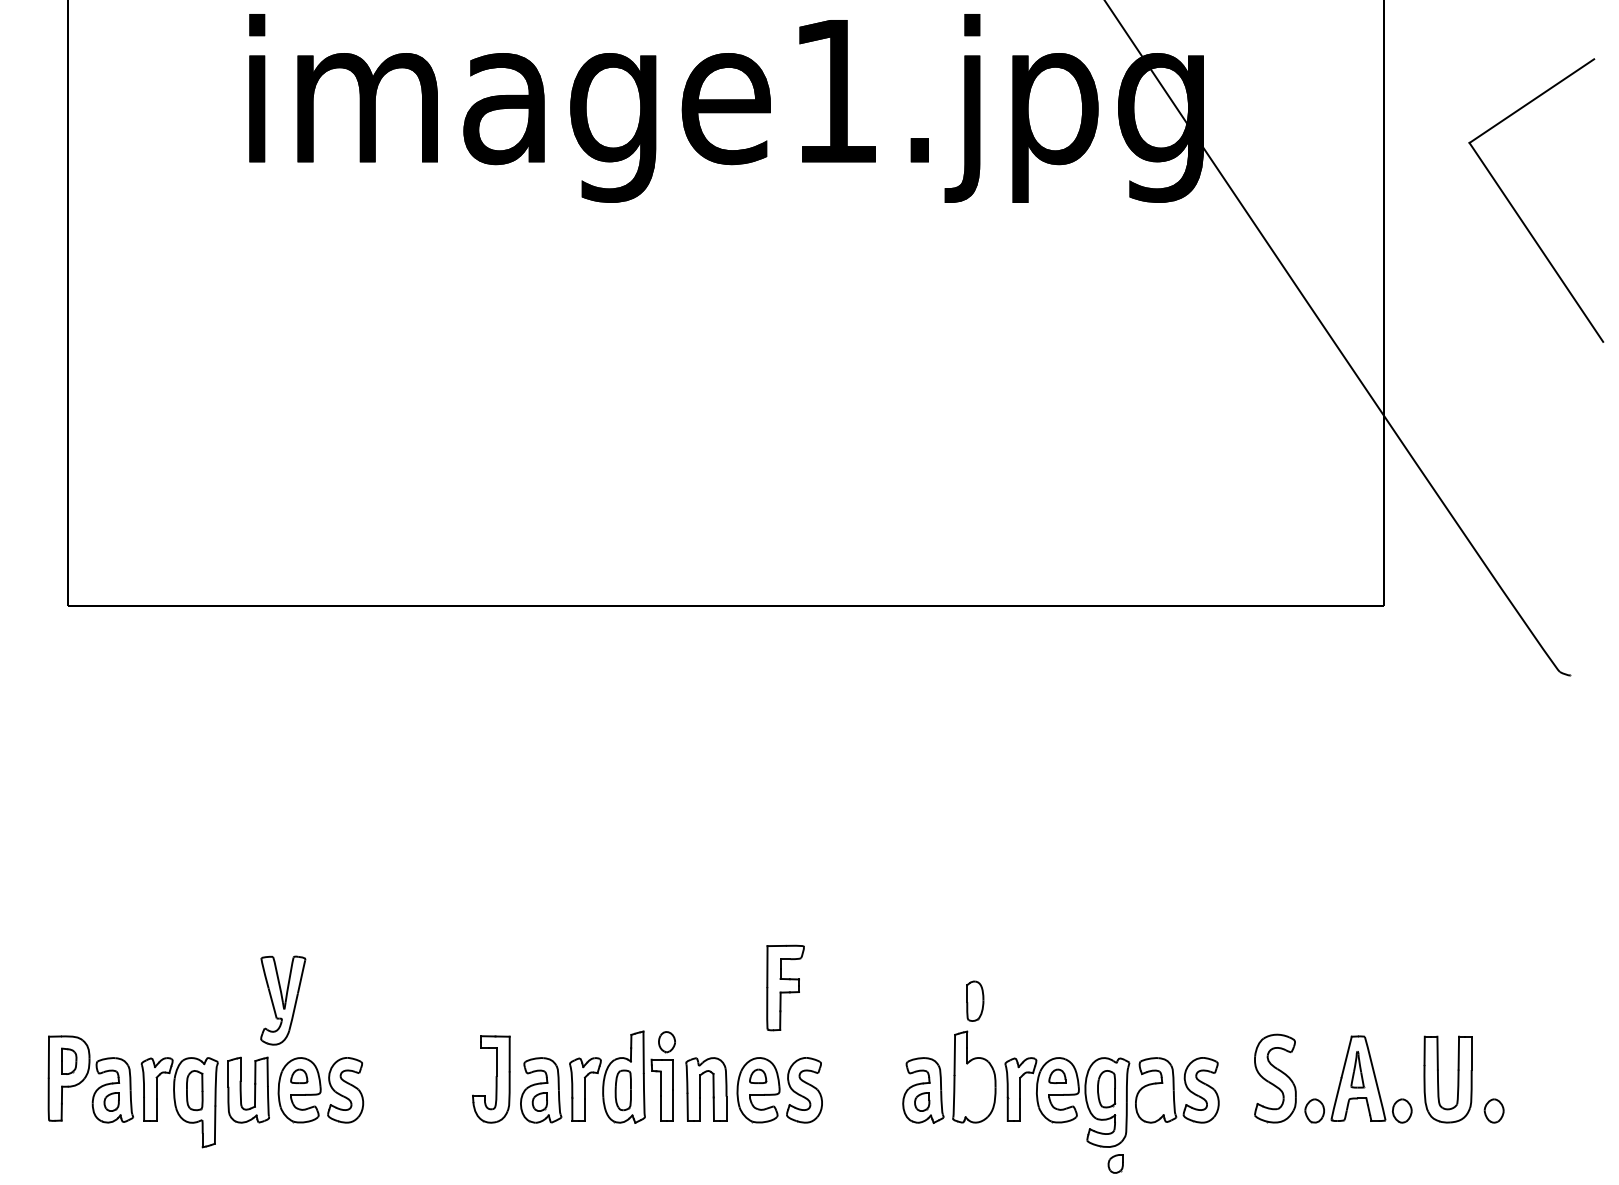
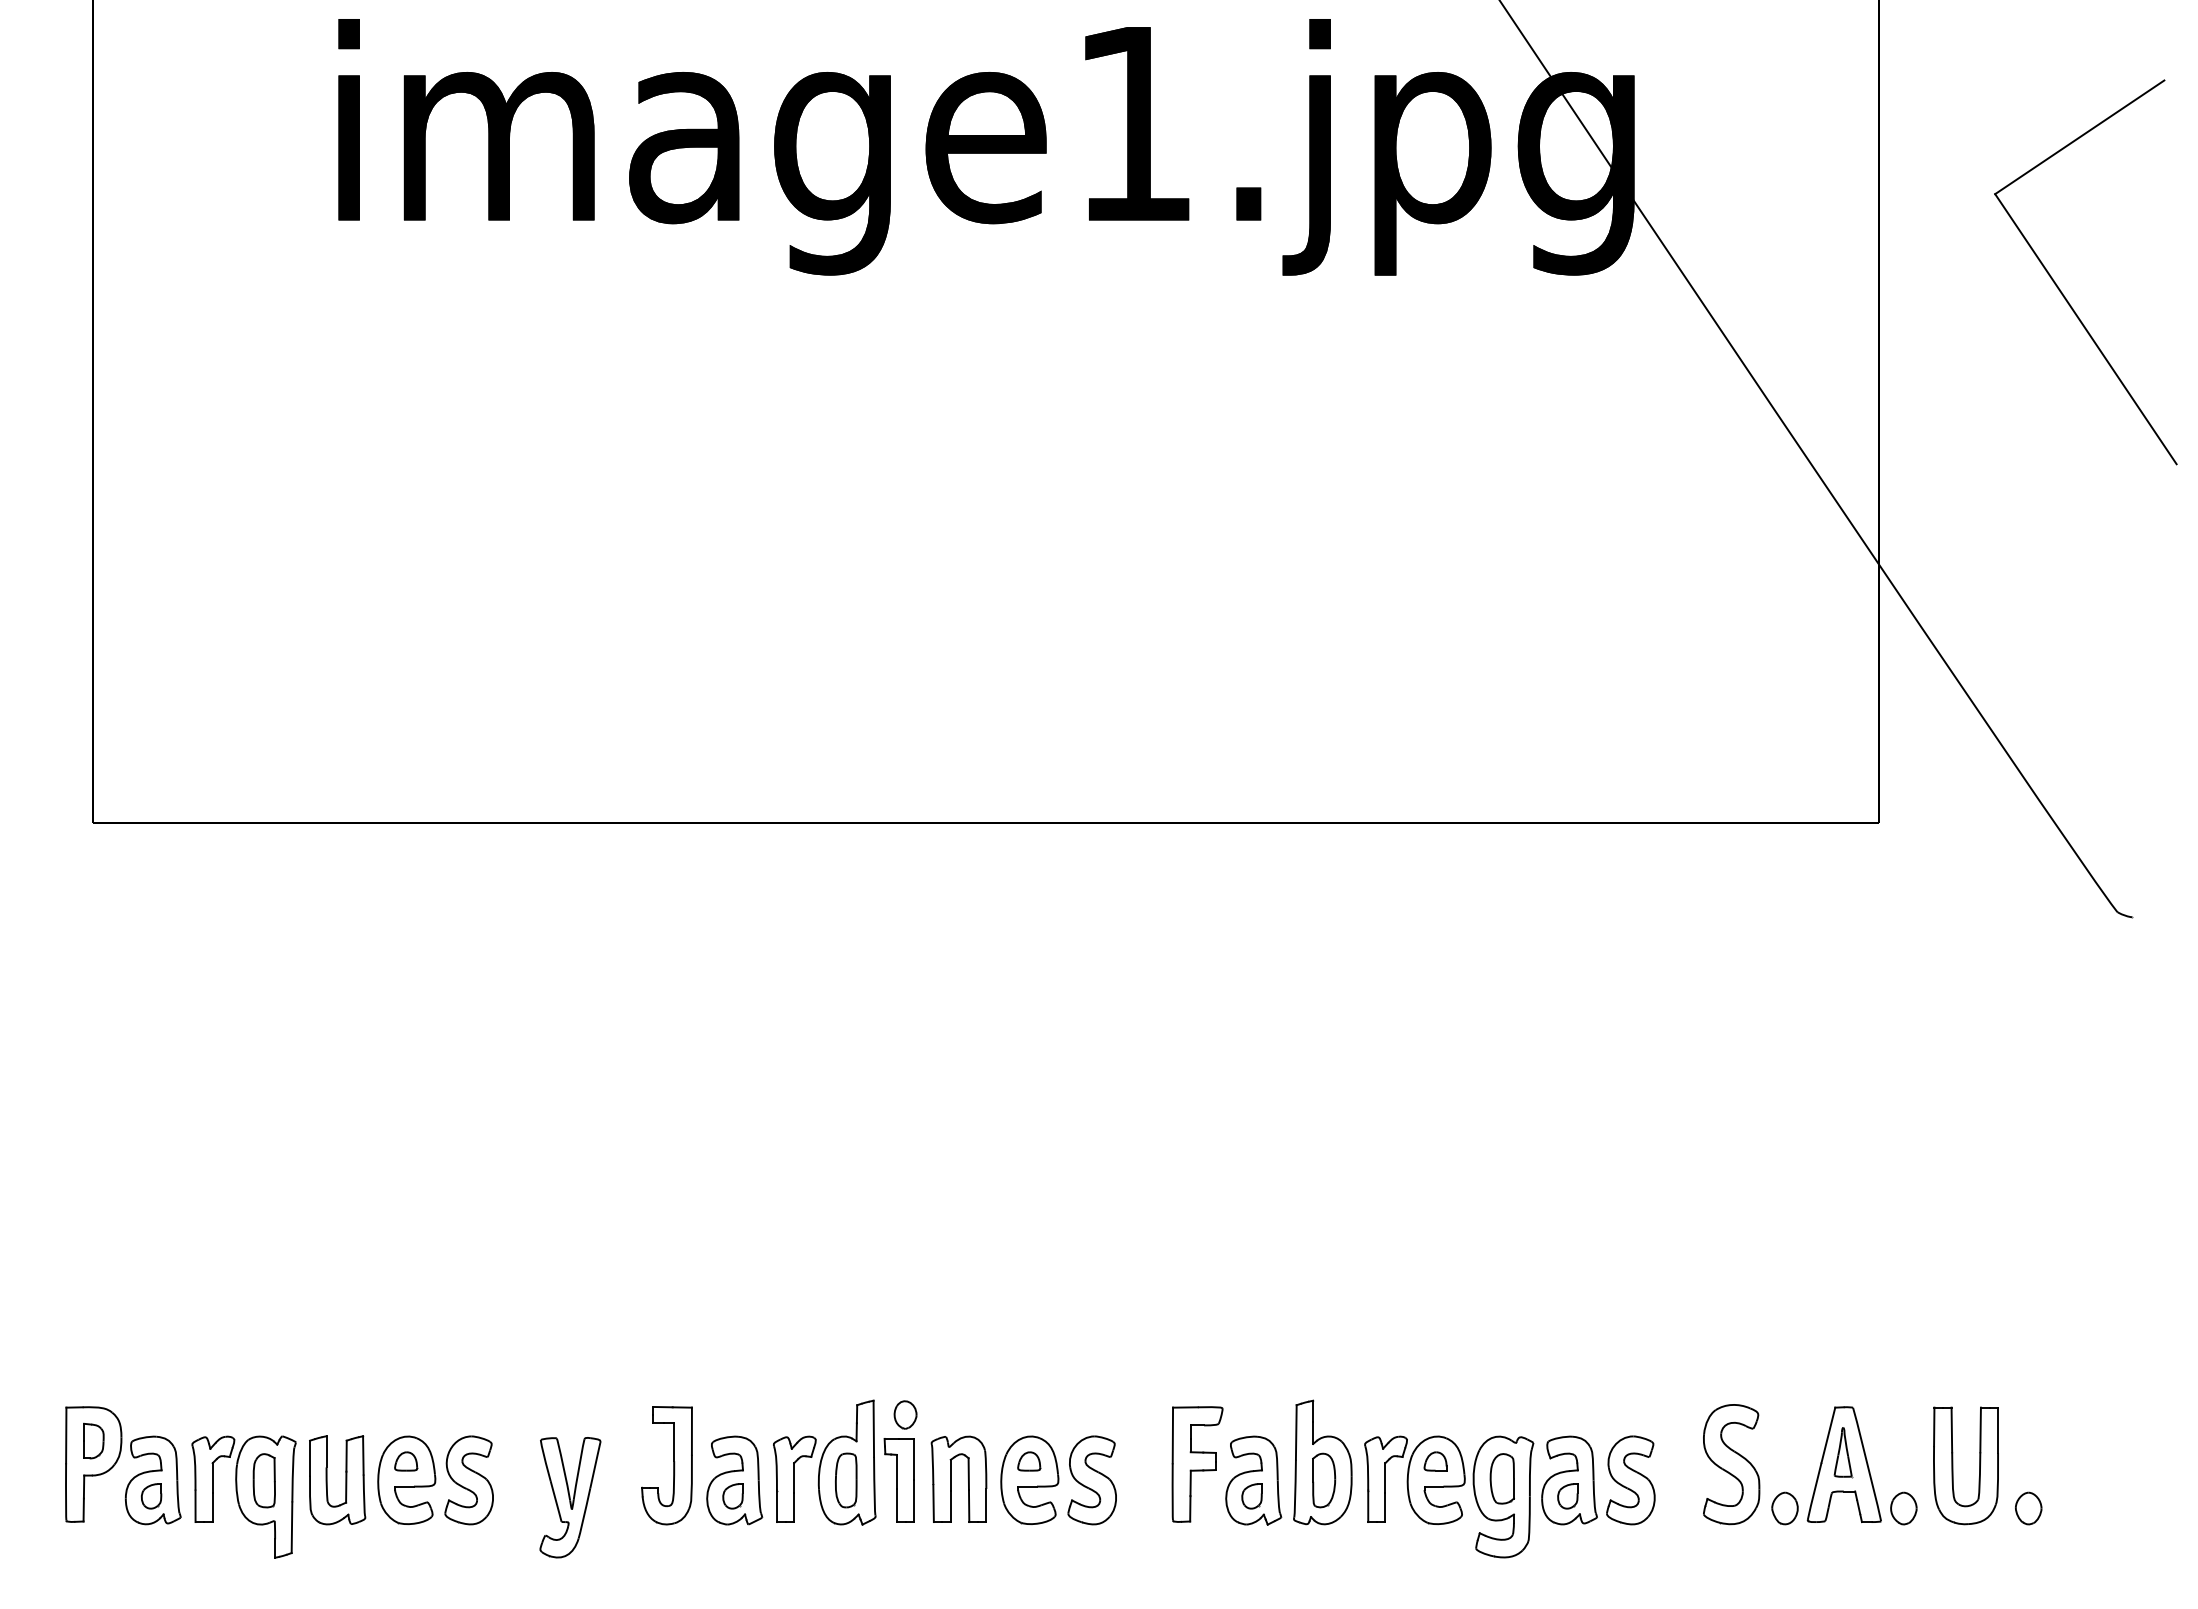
part: (785, 988) -> (1197, 1464), moved
part: (283, 1000) -> (570, 1497), moved
part: (975, 1001) -> (1324, 1480), moved
part: (1115, 1164) -> (1567, 1496), moved

